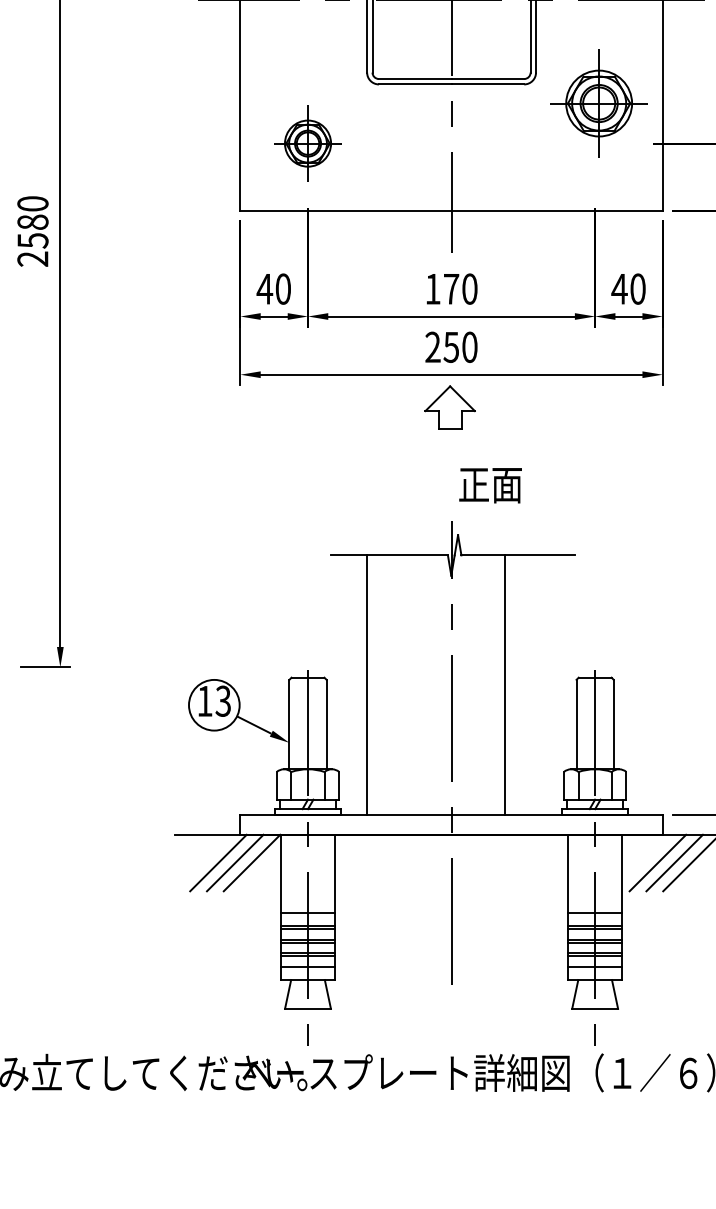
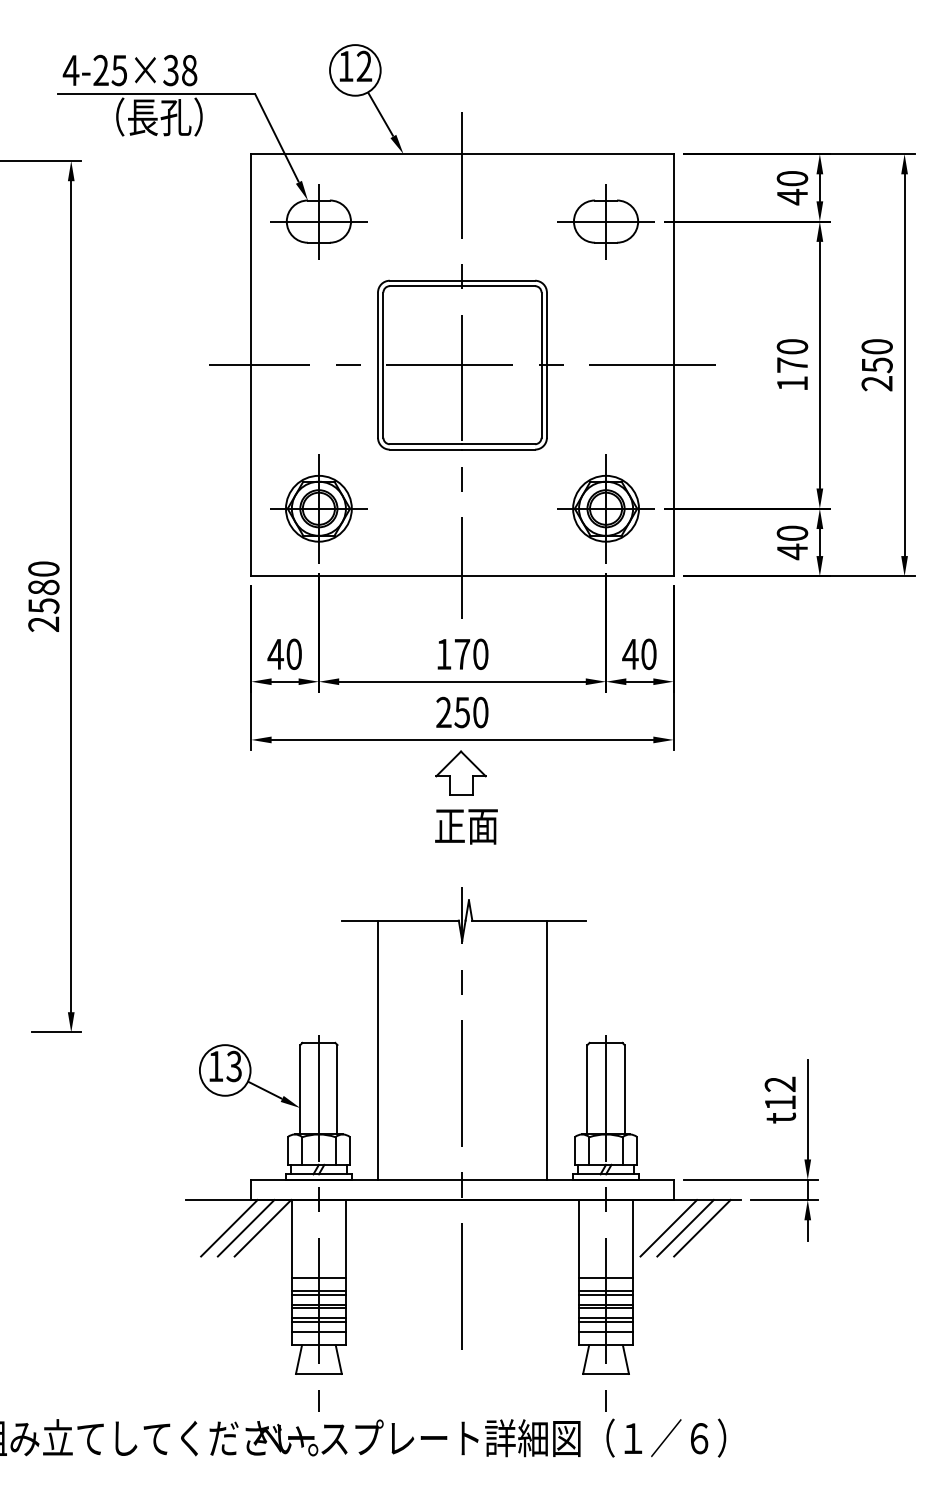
part: (598, 103) -> (605, 508), moved
part: (307, 143) -> (318, 508), size x1.43
text: (490, 485) -> (466, 826), moved
line: (504, 684) -> (546, 1049), moved

